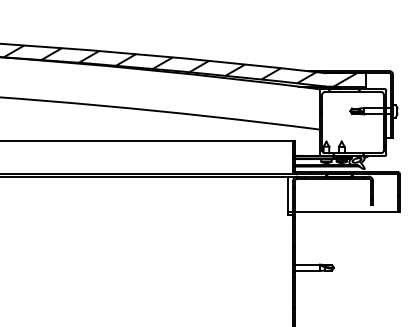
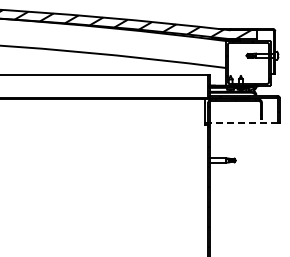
line: (345, 212) -> (243, 123), solid -> dashed

